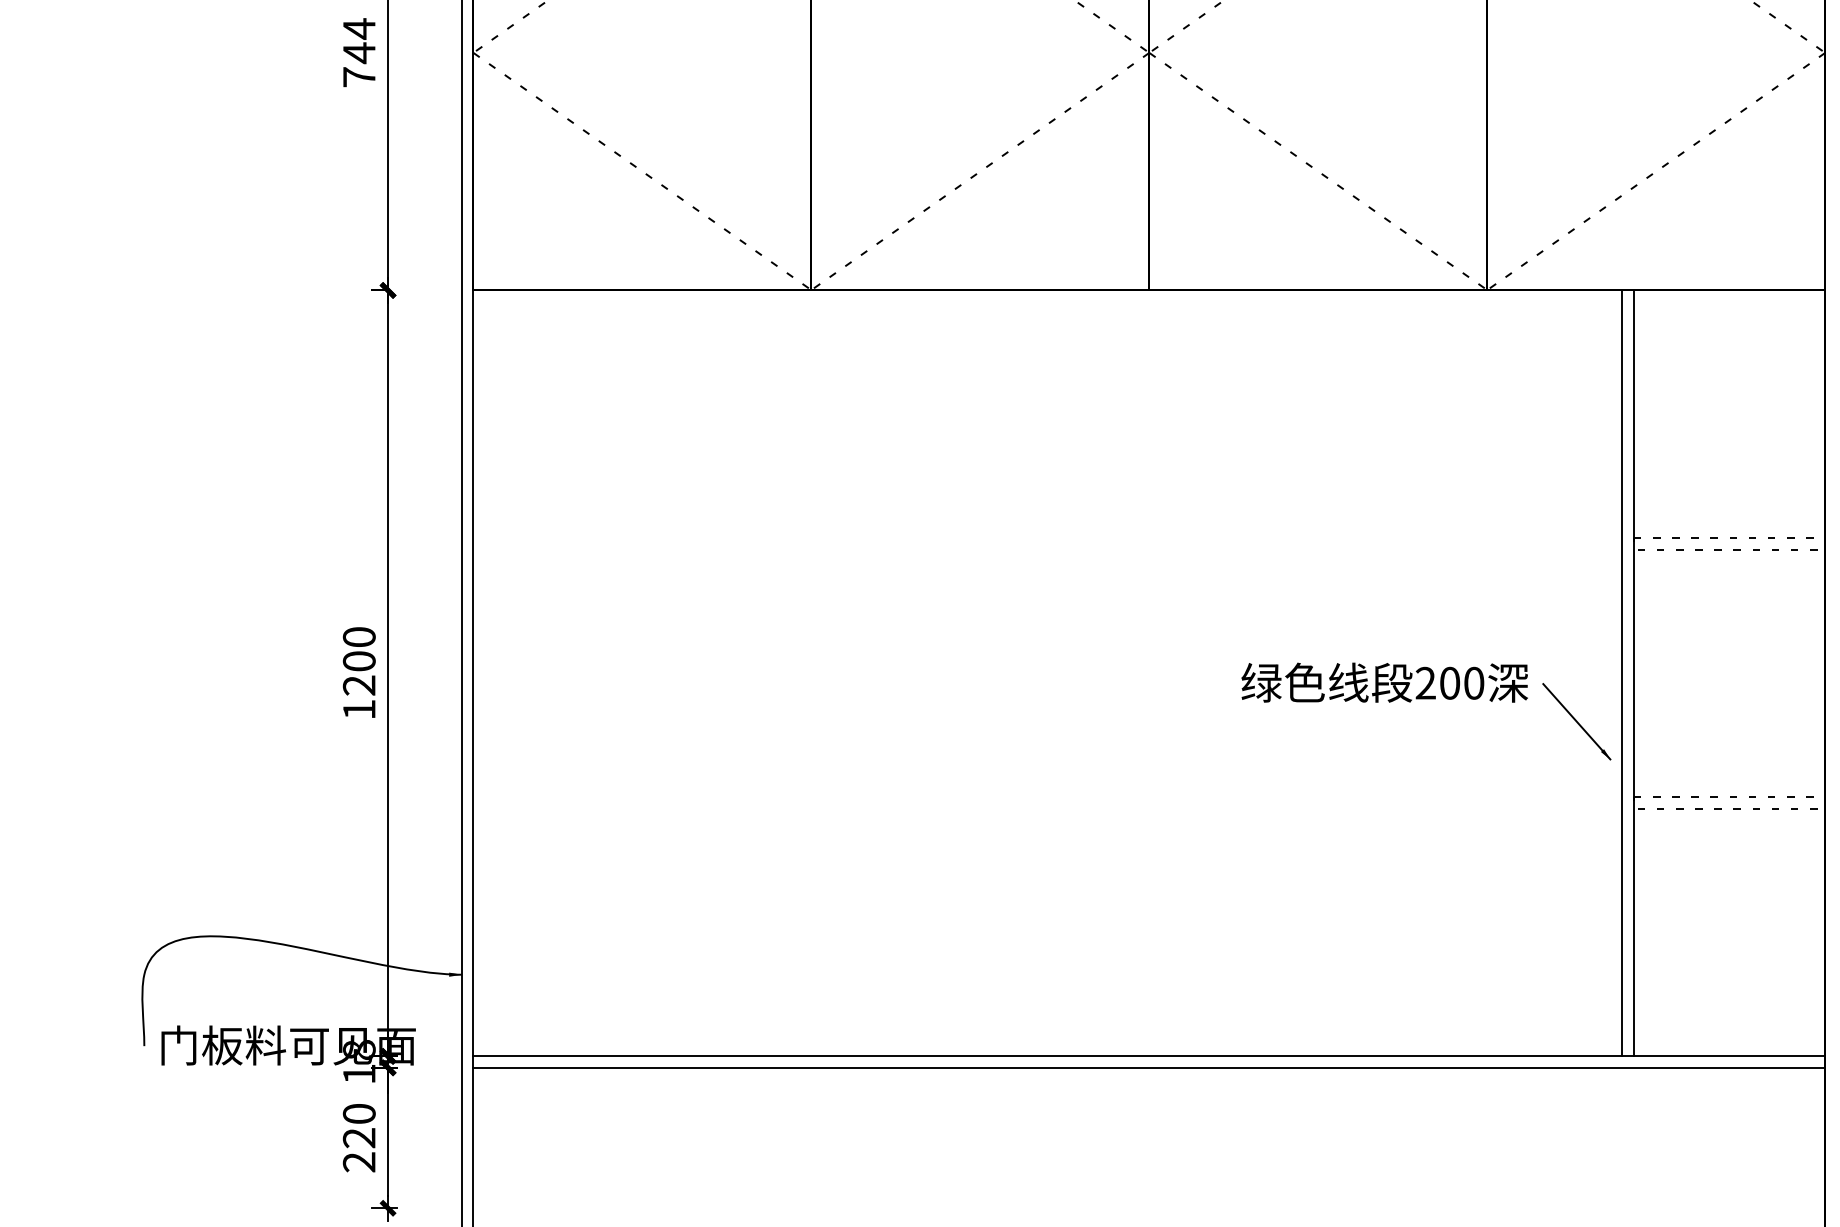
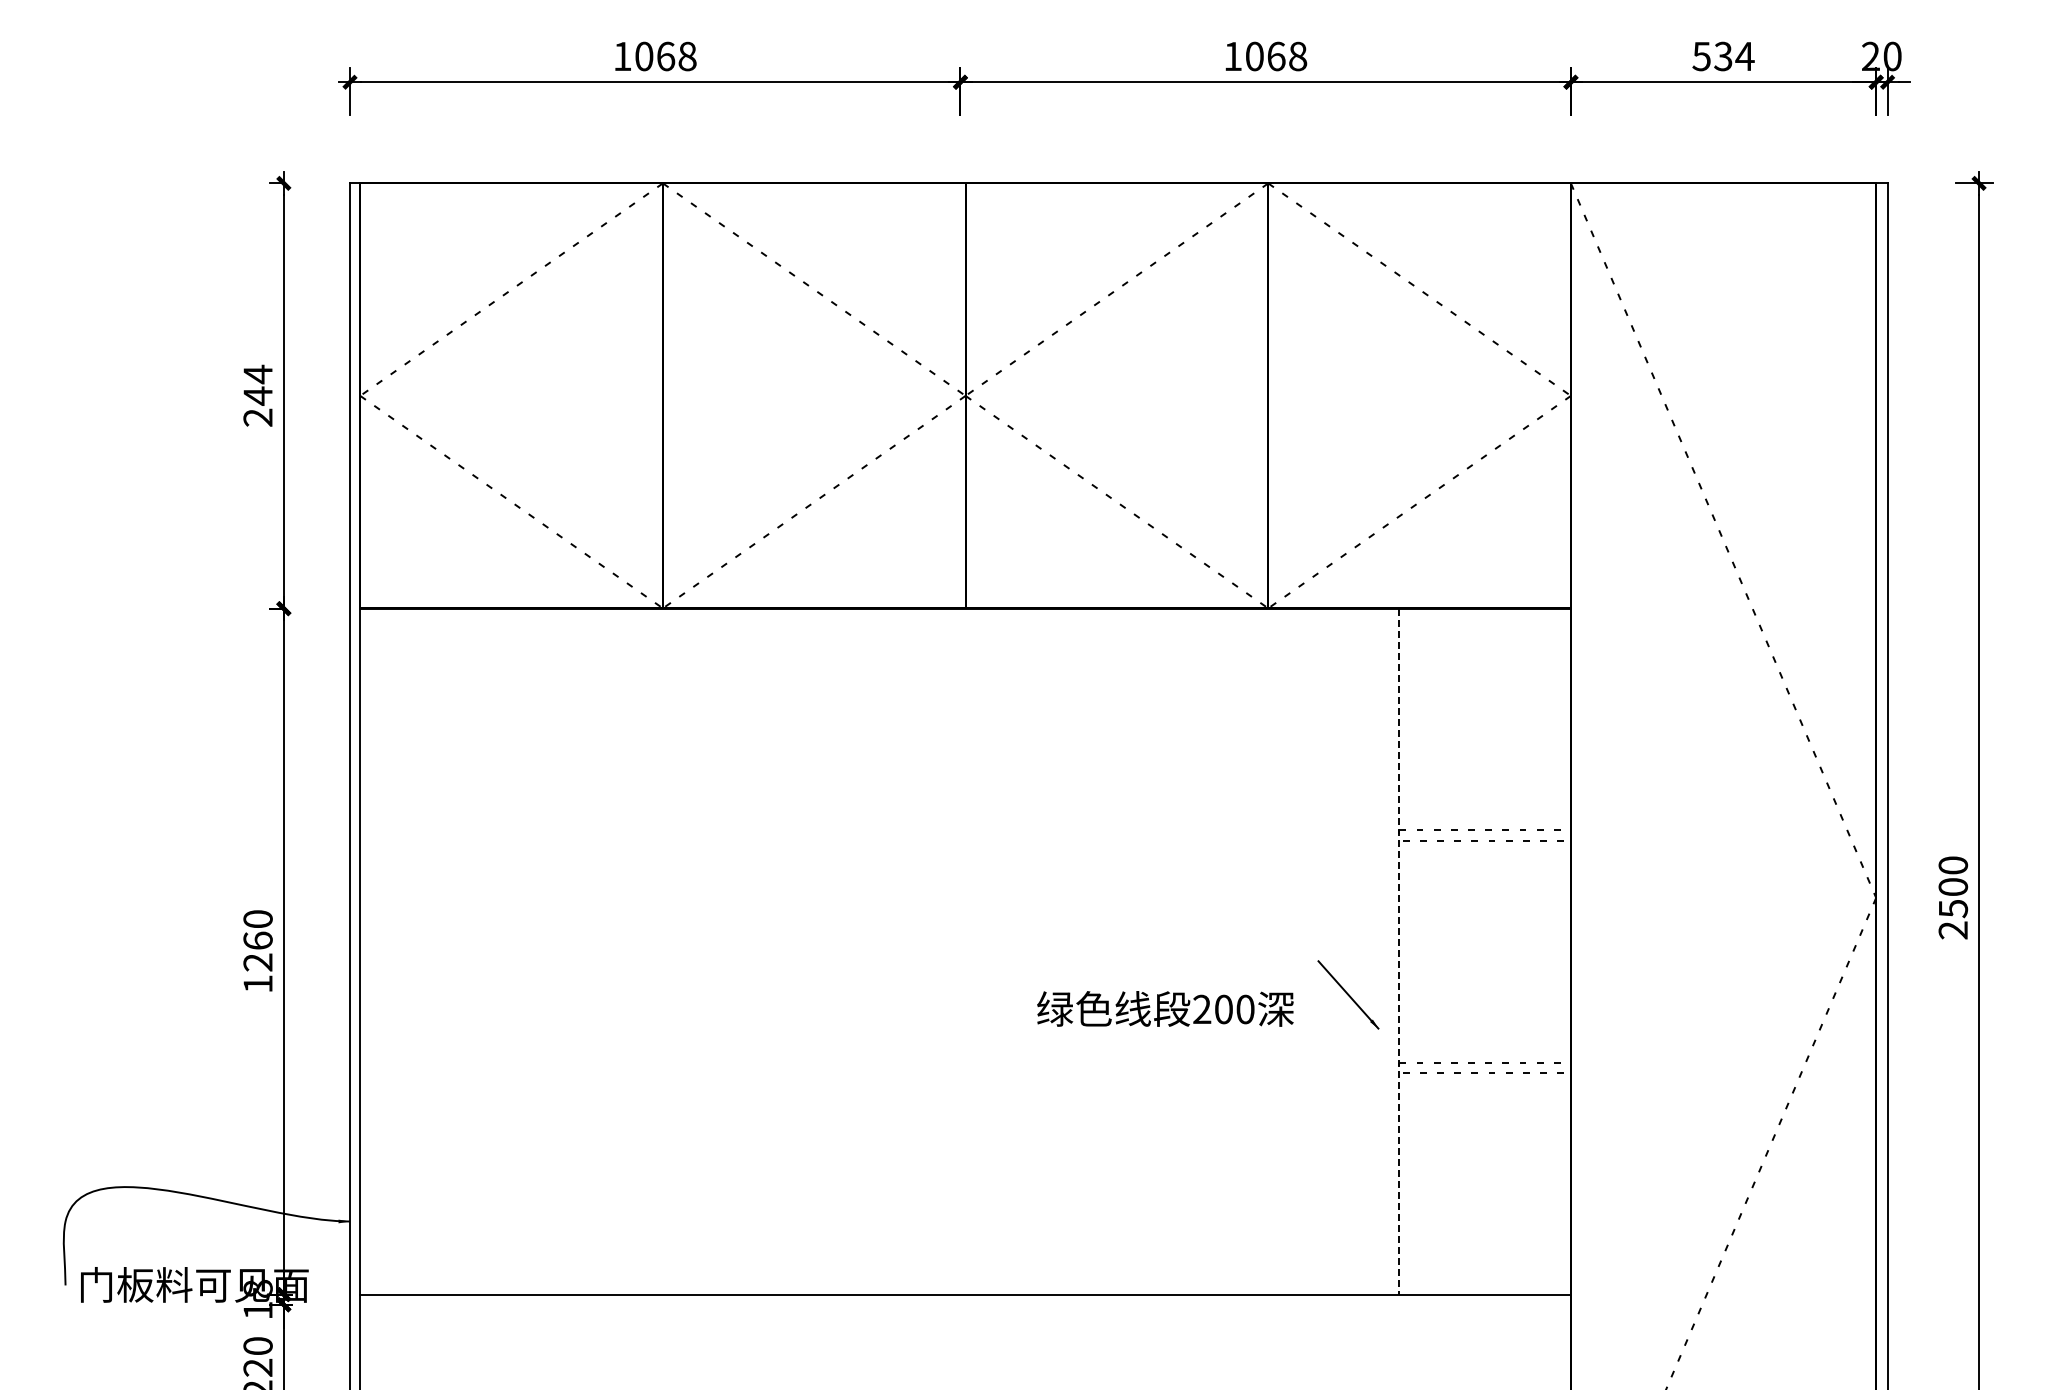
text: (358, 76) -> (257, 417), 744 -> 244
text: (358, 660) -> (257, 940), 1200 -> 1260
line: (1622, 673) -> (1389, 951), removed
line: (1633, 673) -> (1399, 951), solid -> dashed
text: (1384, 682) -> (1165, 1008), moved
line: (1149, 1067) -> (965, 1304), removed

